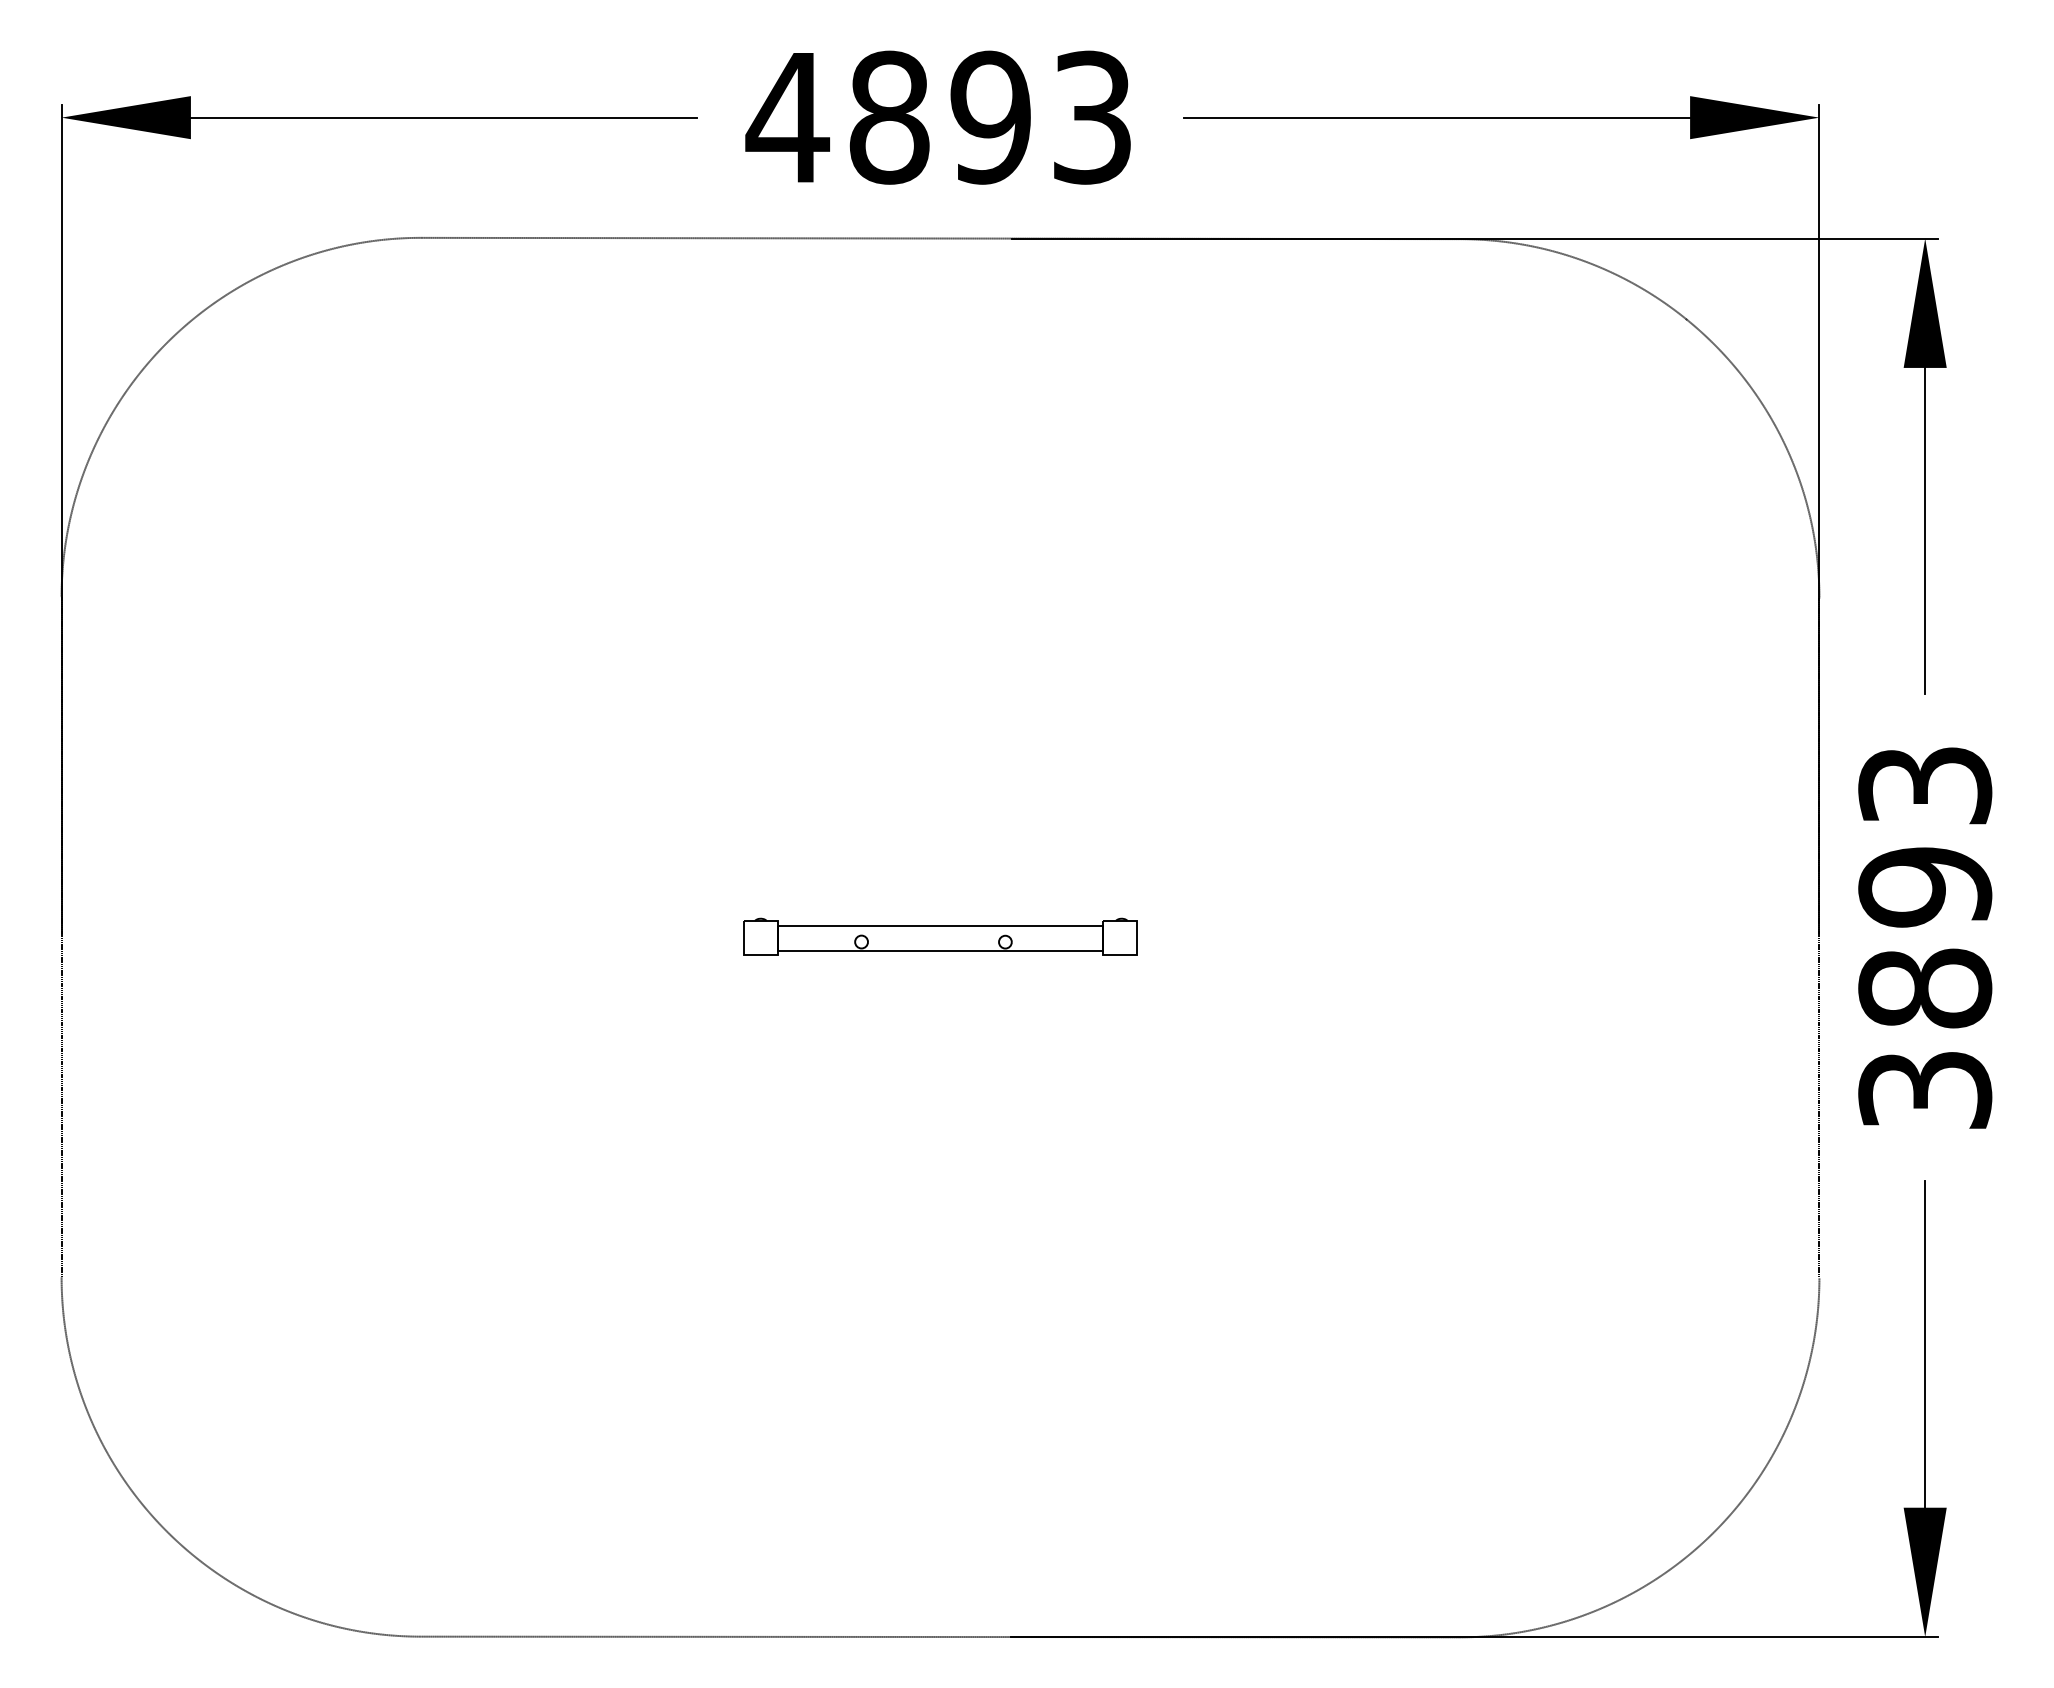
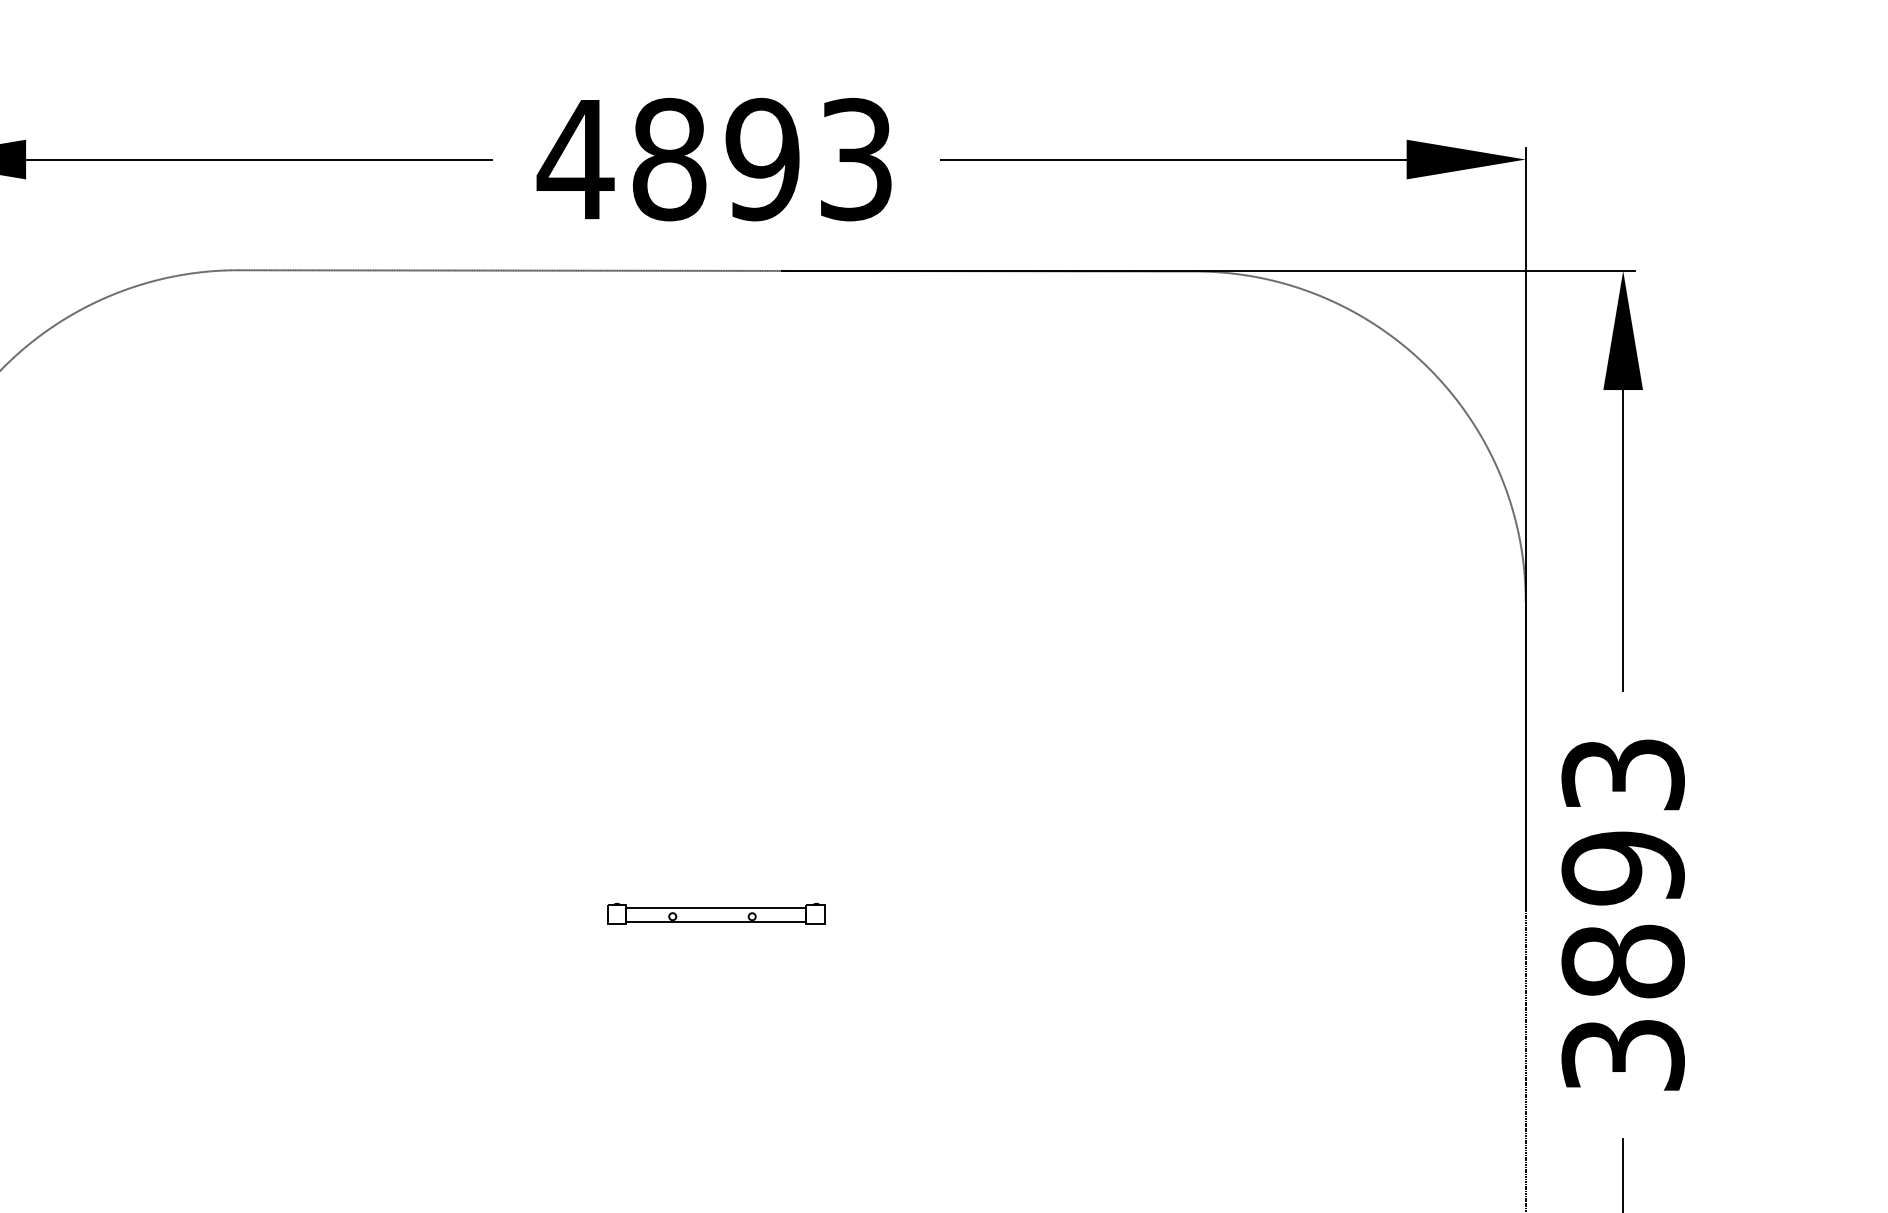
part: (940, 936) -> (716, 913), size x0.6

